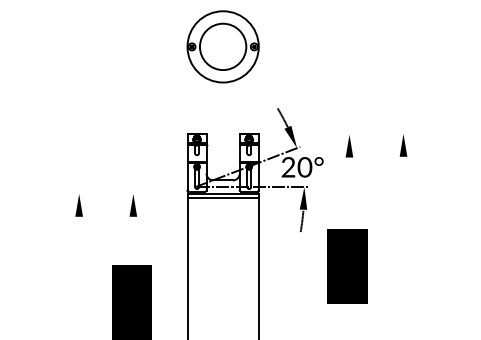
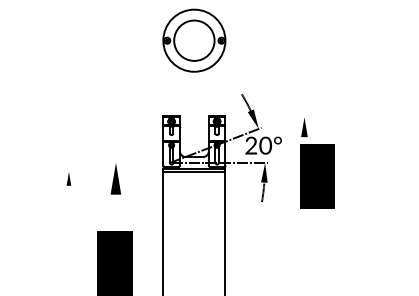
part: (403, 145) -> (351, 126), removed
part: (78, 205) -> (68, 178), size x0.7
part: (133, 205) -> (116, 178), size x1.6
text: (347, 266) -> (317, 176), moved

